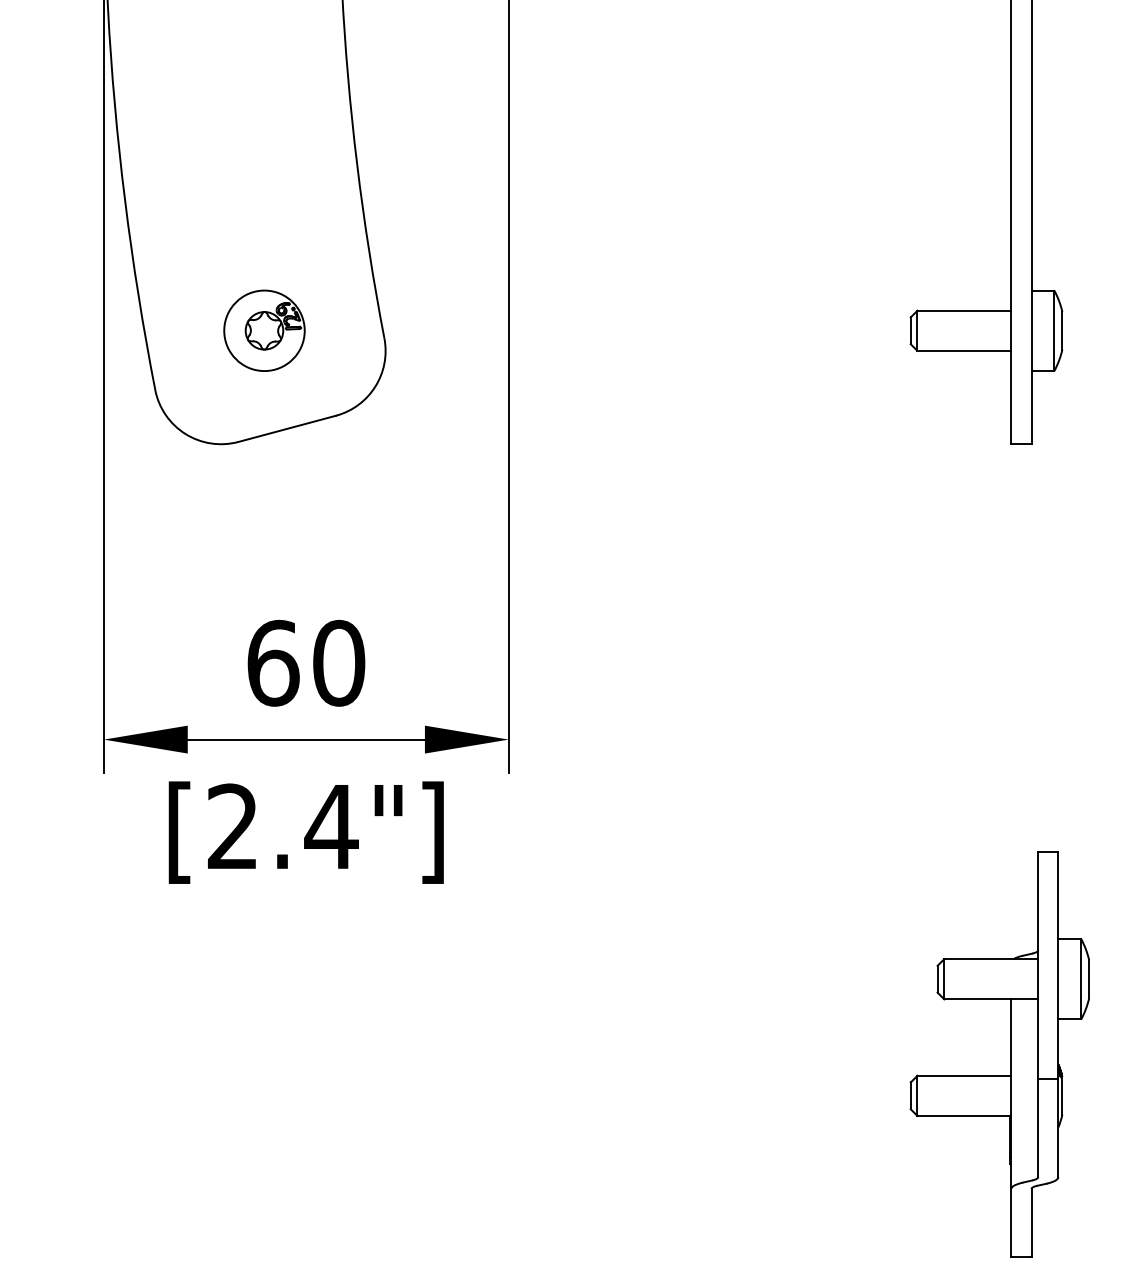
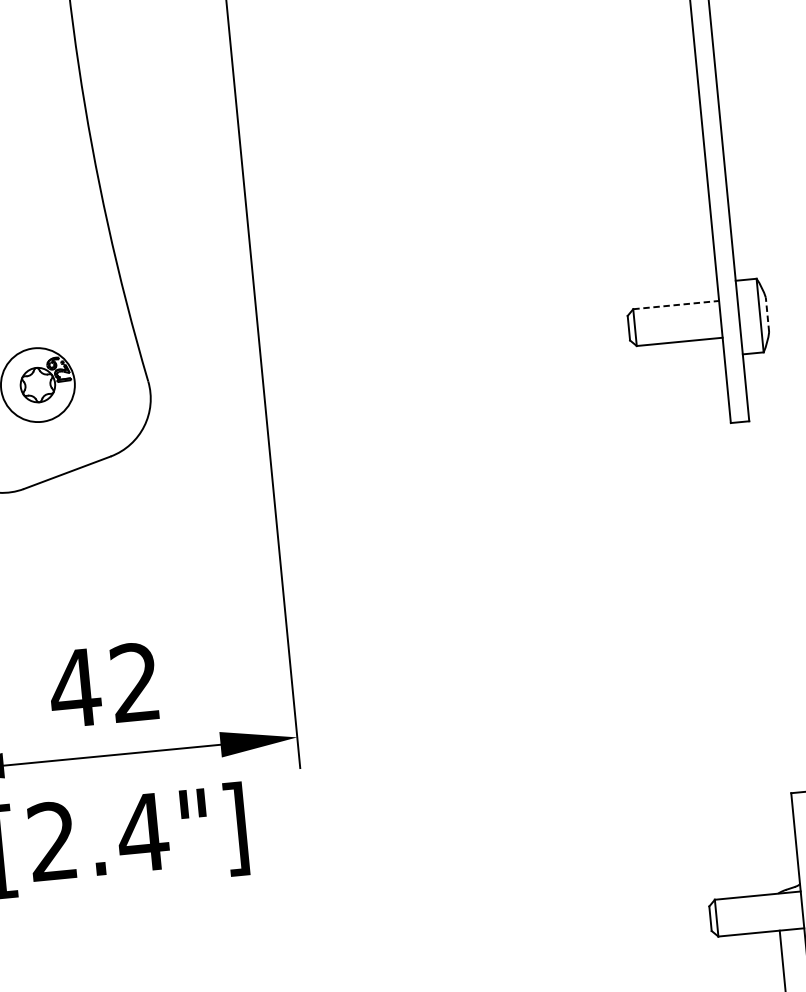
line: (964, 310) -> (676, 304), solid -> dashed
line: (1062, 330) -> (767, 314), solid -> dashed
text: (305, 662) -> (104, 684), 60 -> 42

